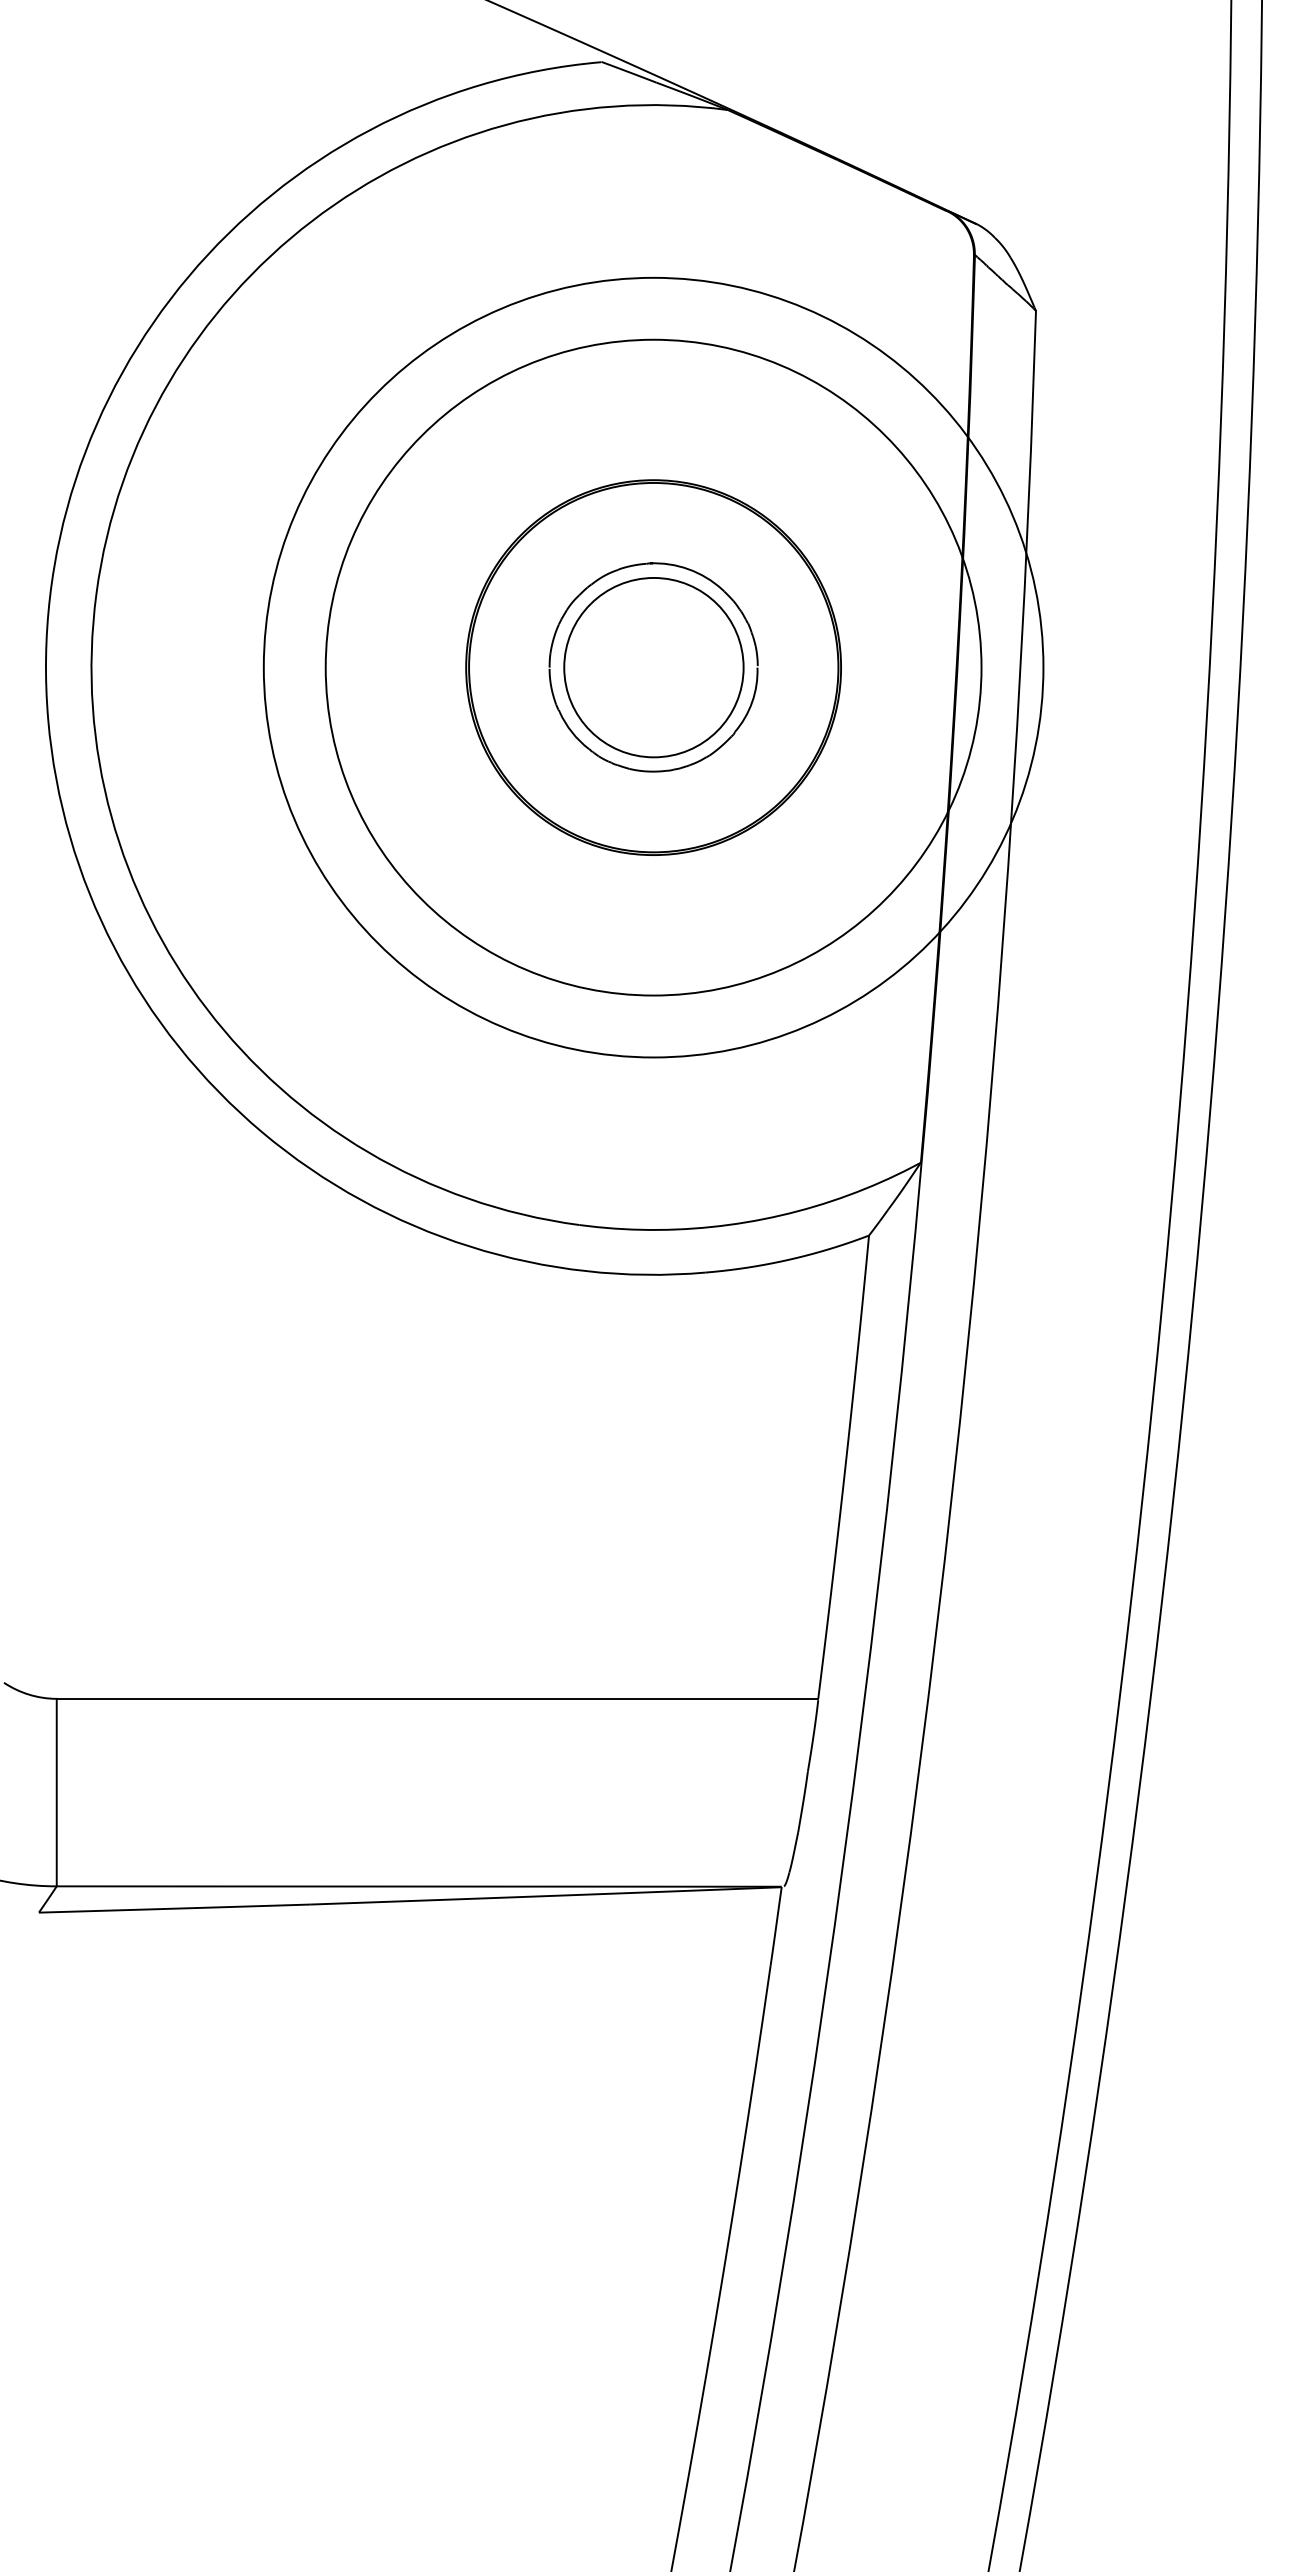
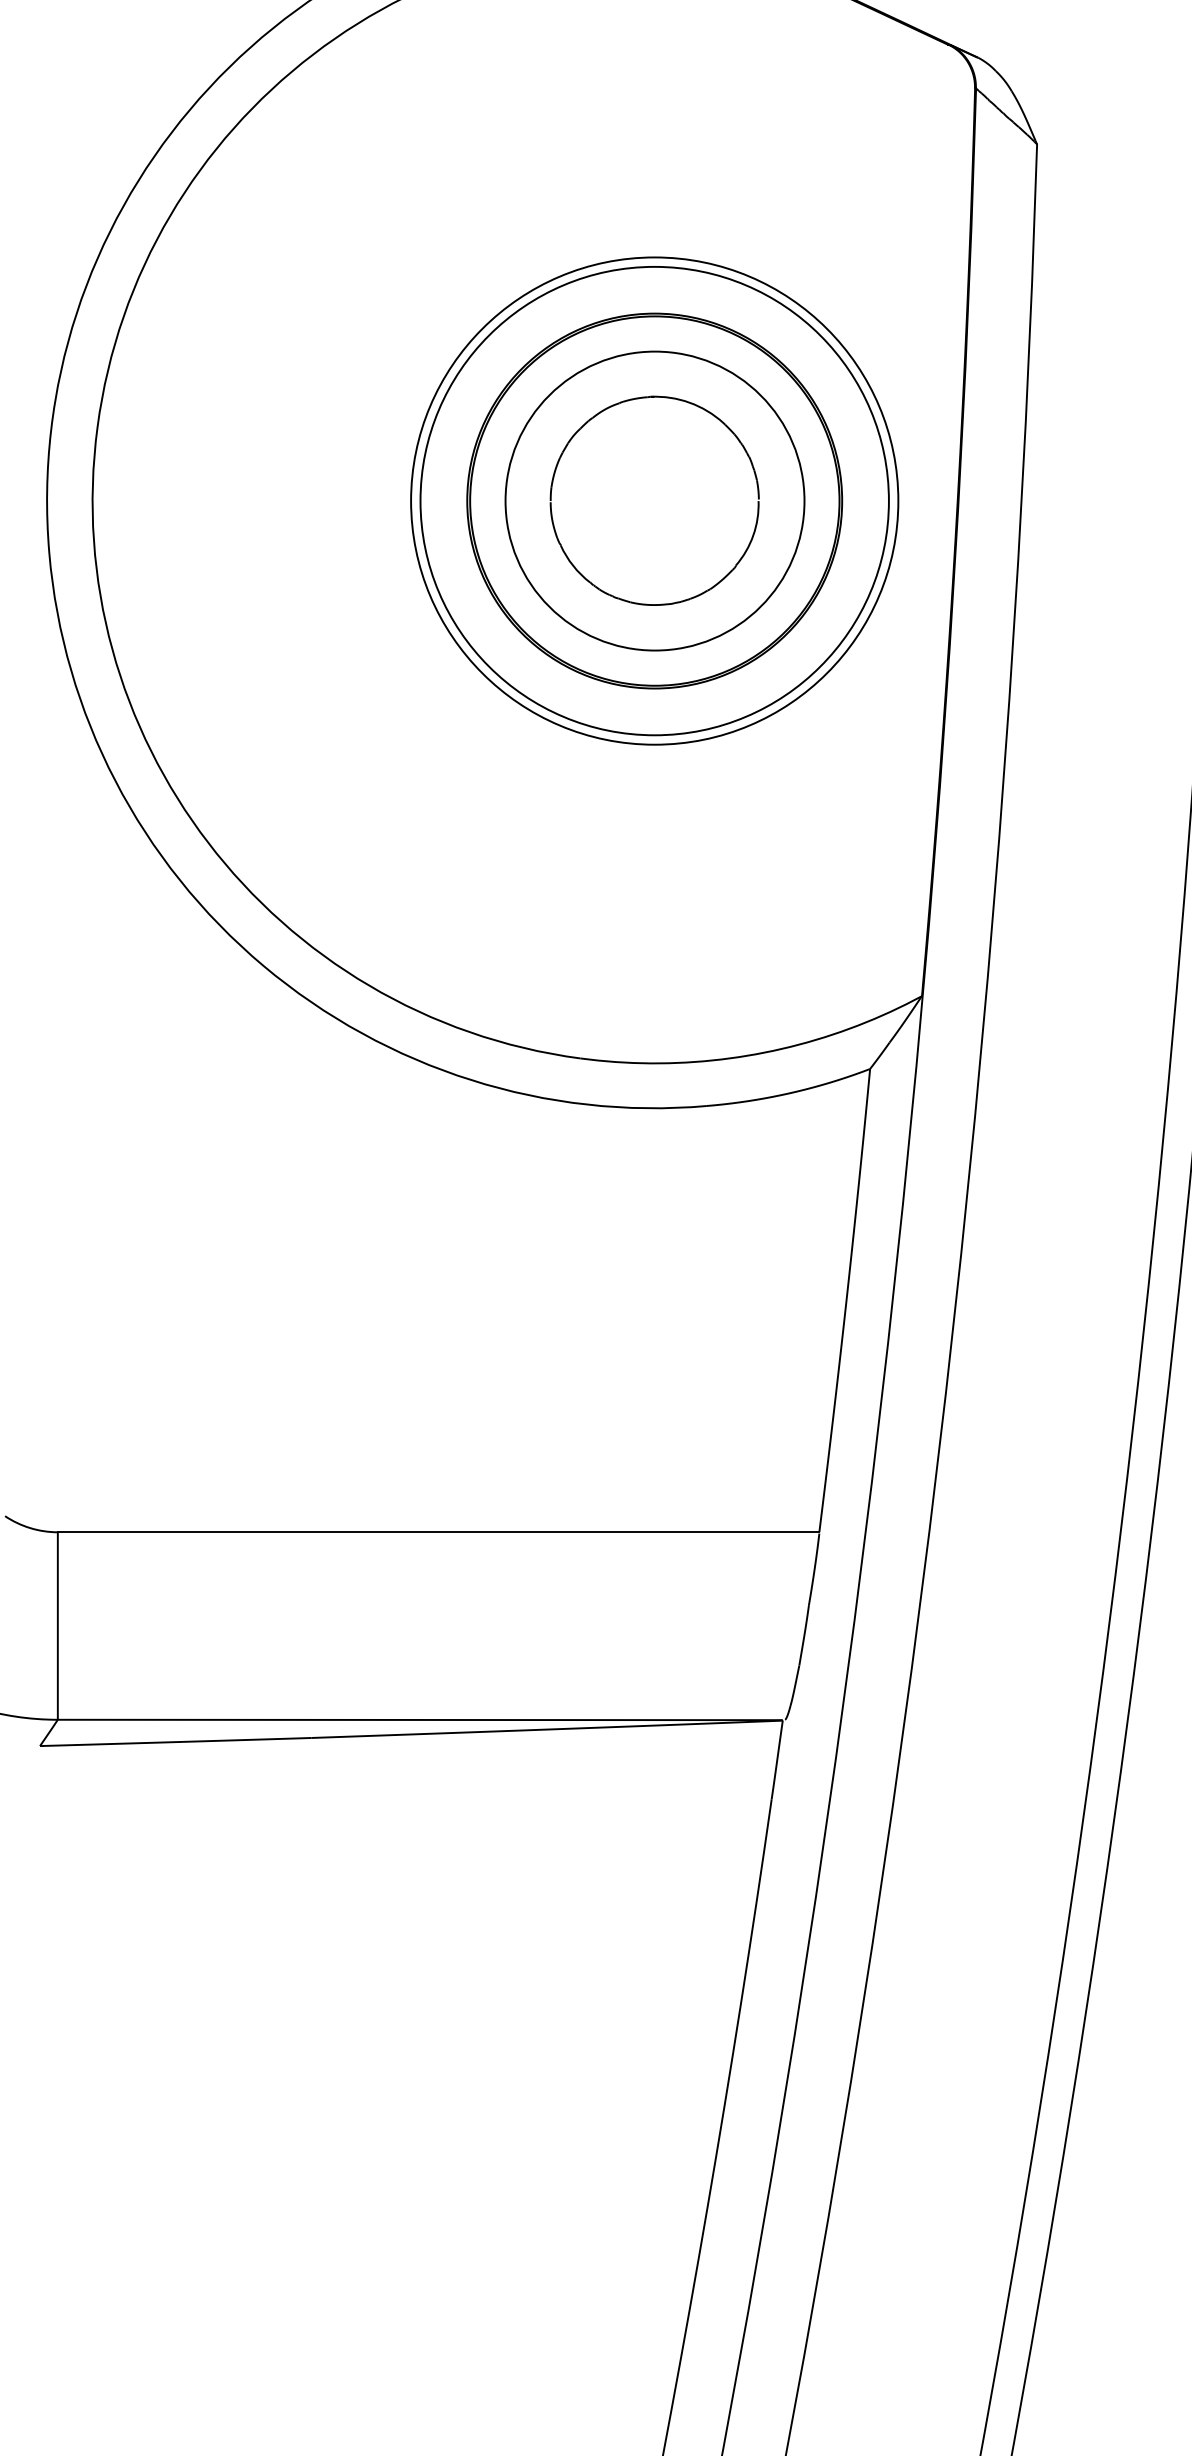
circle: (653, 667) -> (654, 500), size x0.62
circle: (653, 667) -> (654, 500), size x0.71
circle: (653, 667) -> (654, 500), size x1.67

